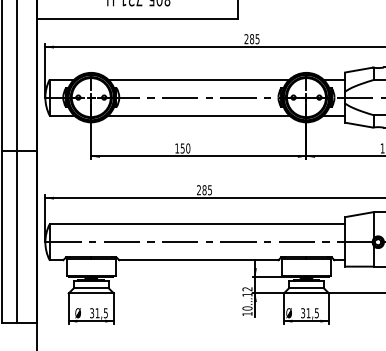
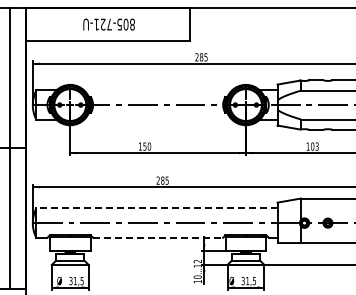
line: (199, 79) -> (158, 90), removed
line: (199, 115) -> (158, 119), removed
line: (196, 224) -> (156, 208), solid -> dashed
line: (199, 259) -> (158, 237), solid -> dashed

